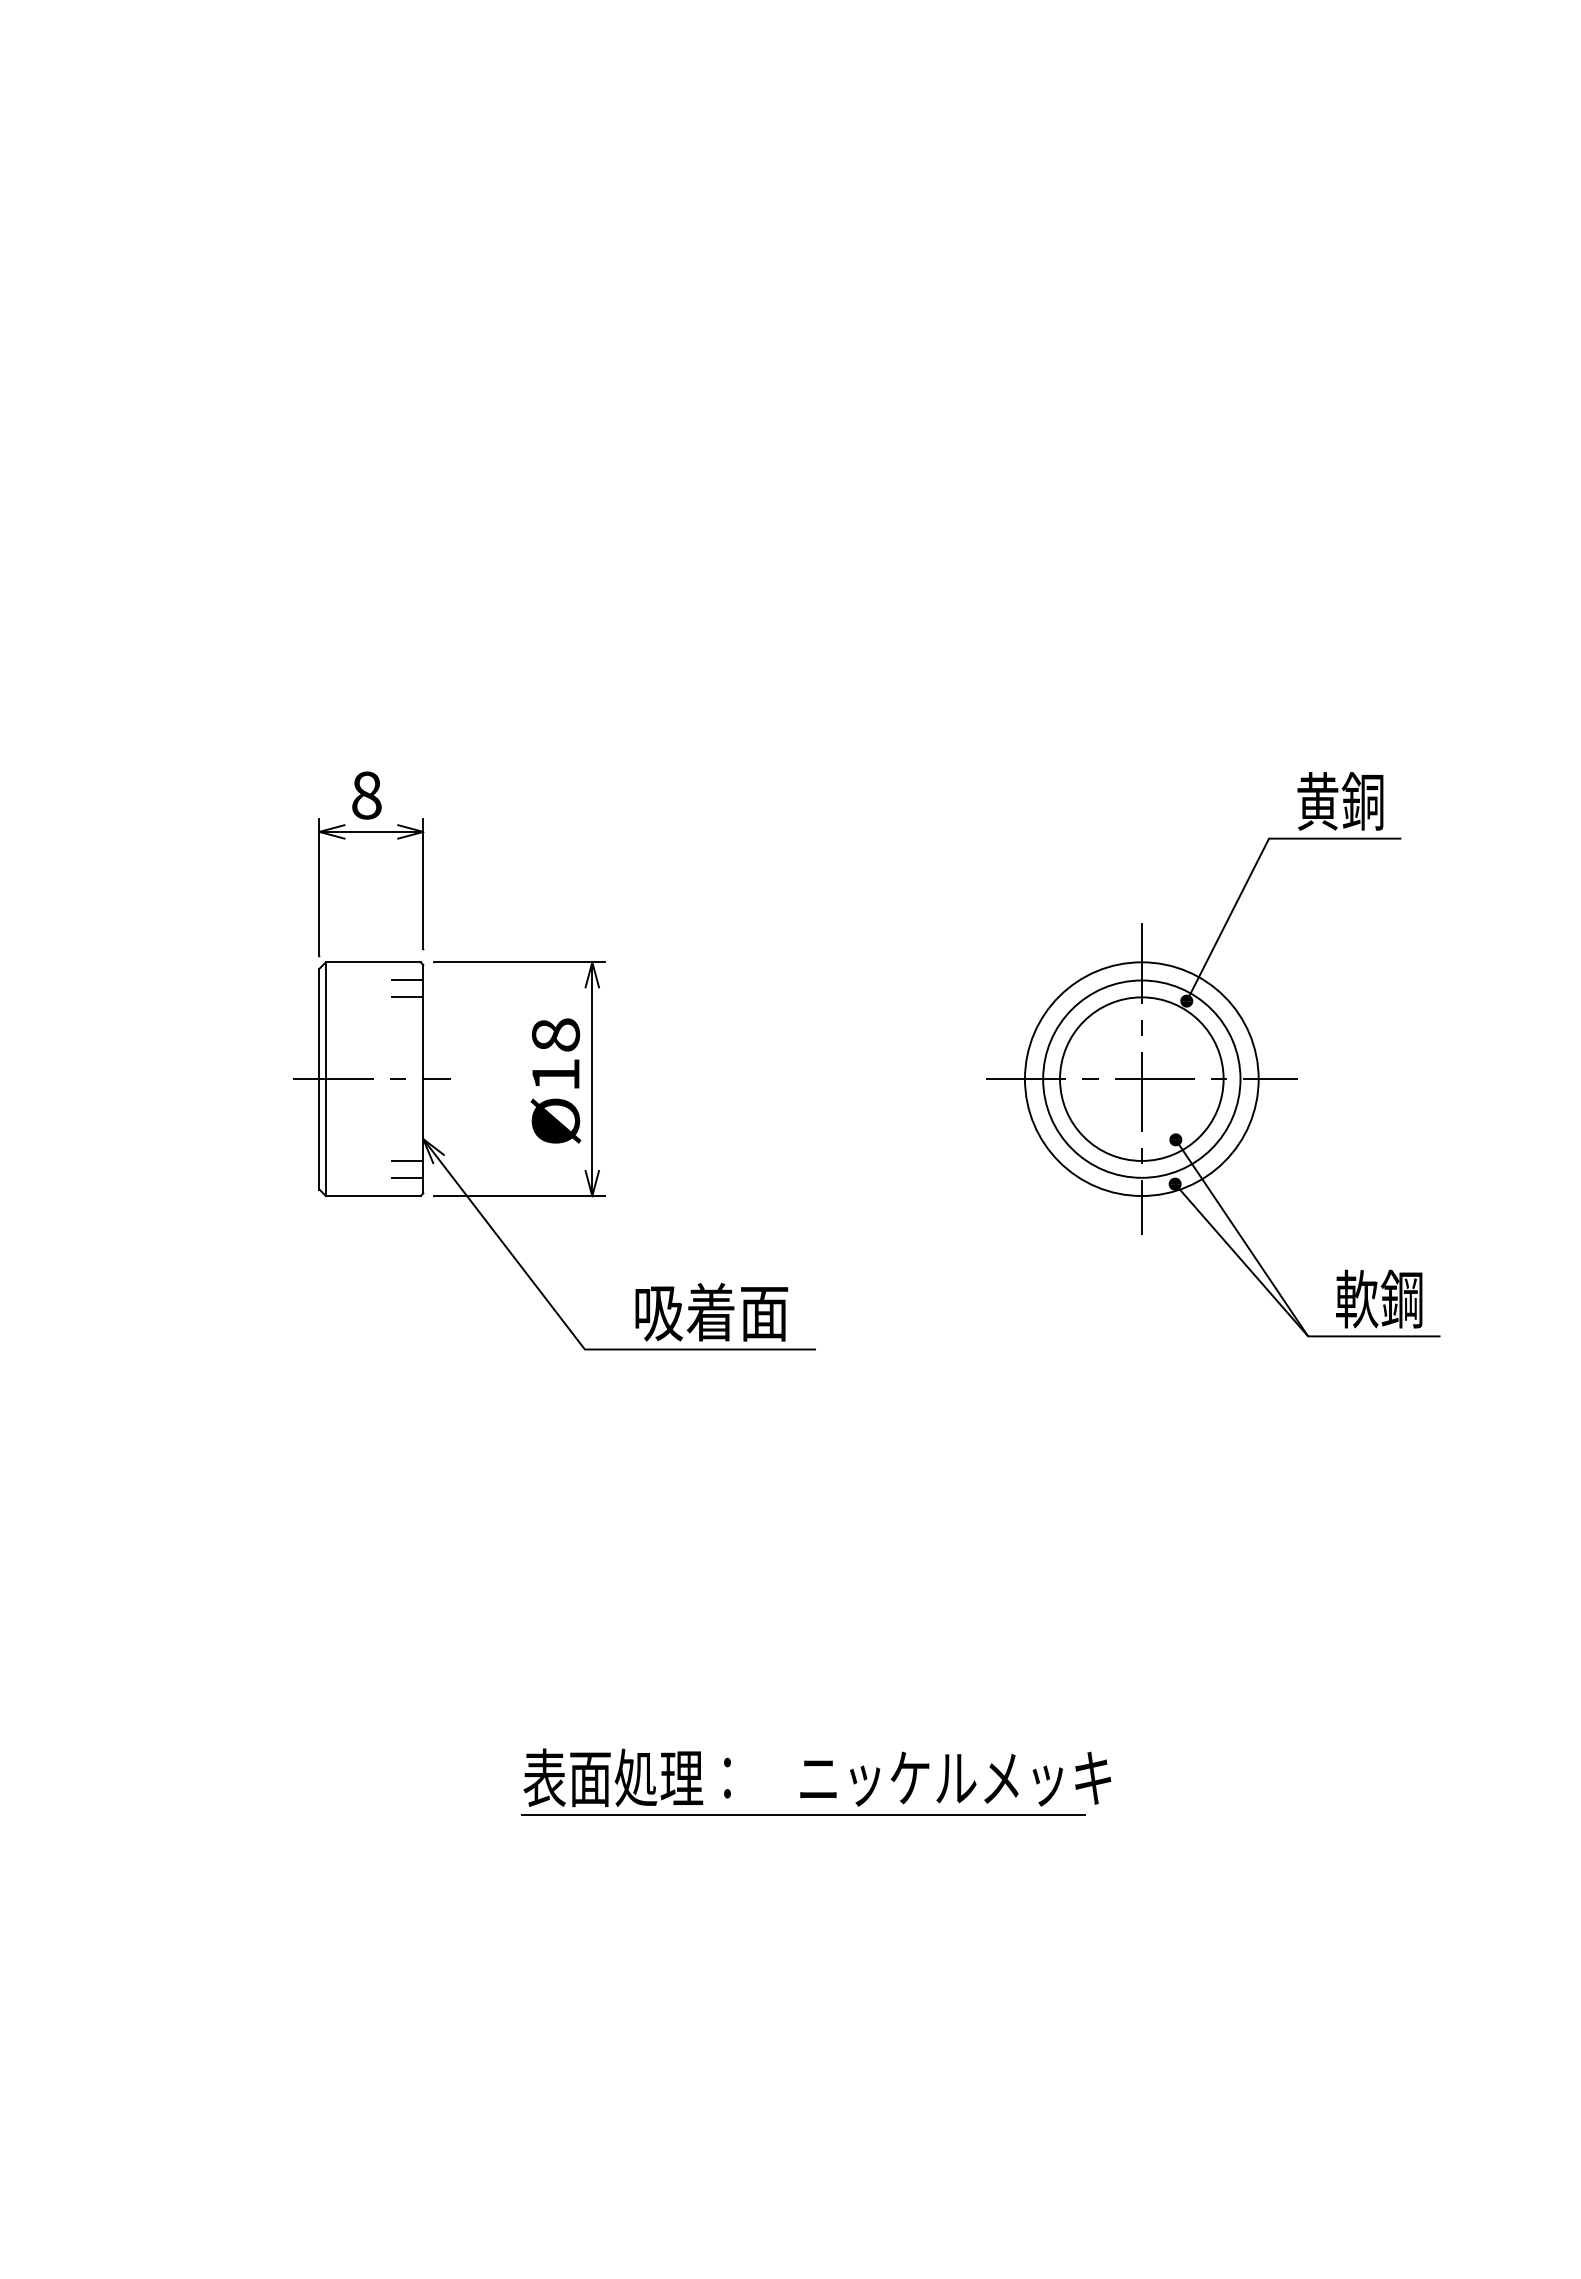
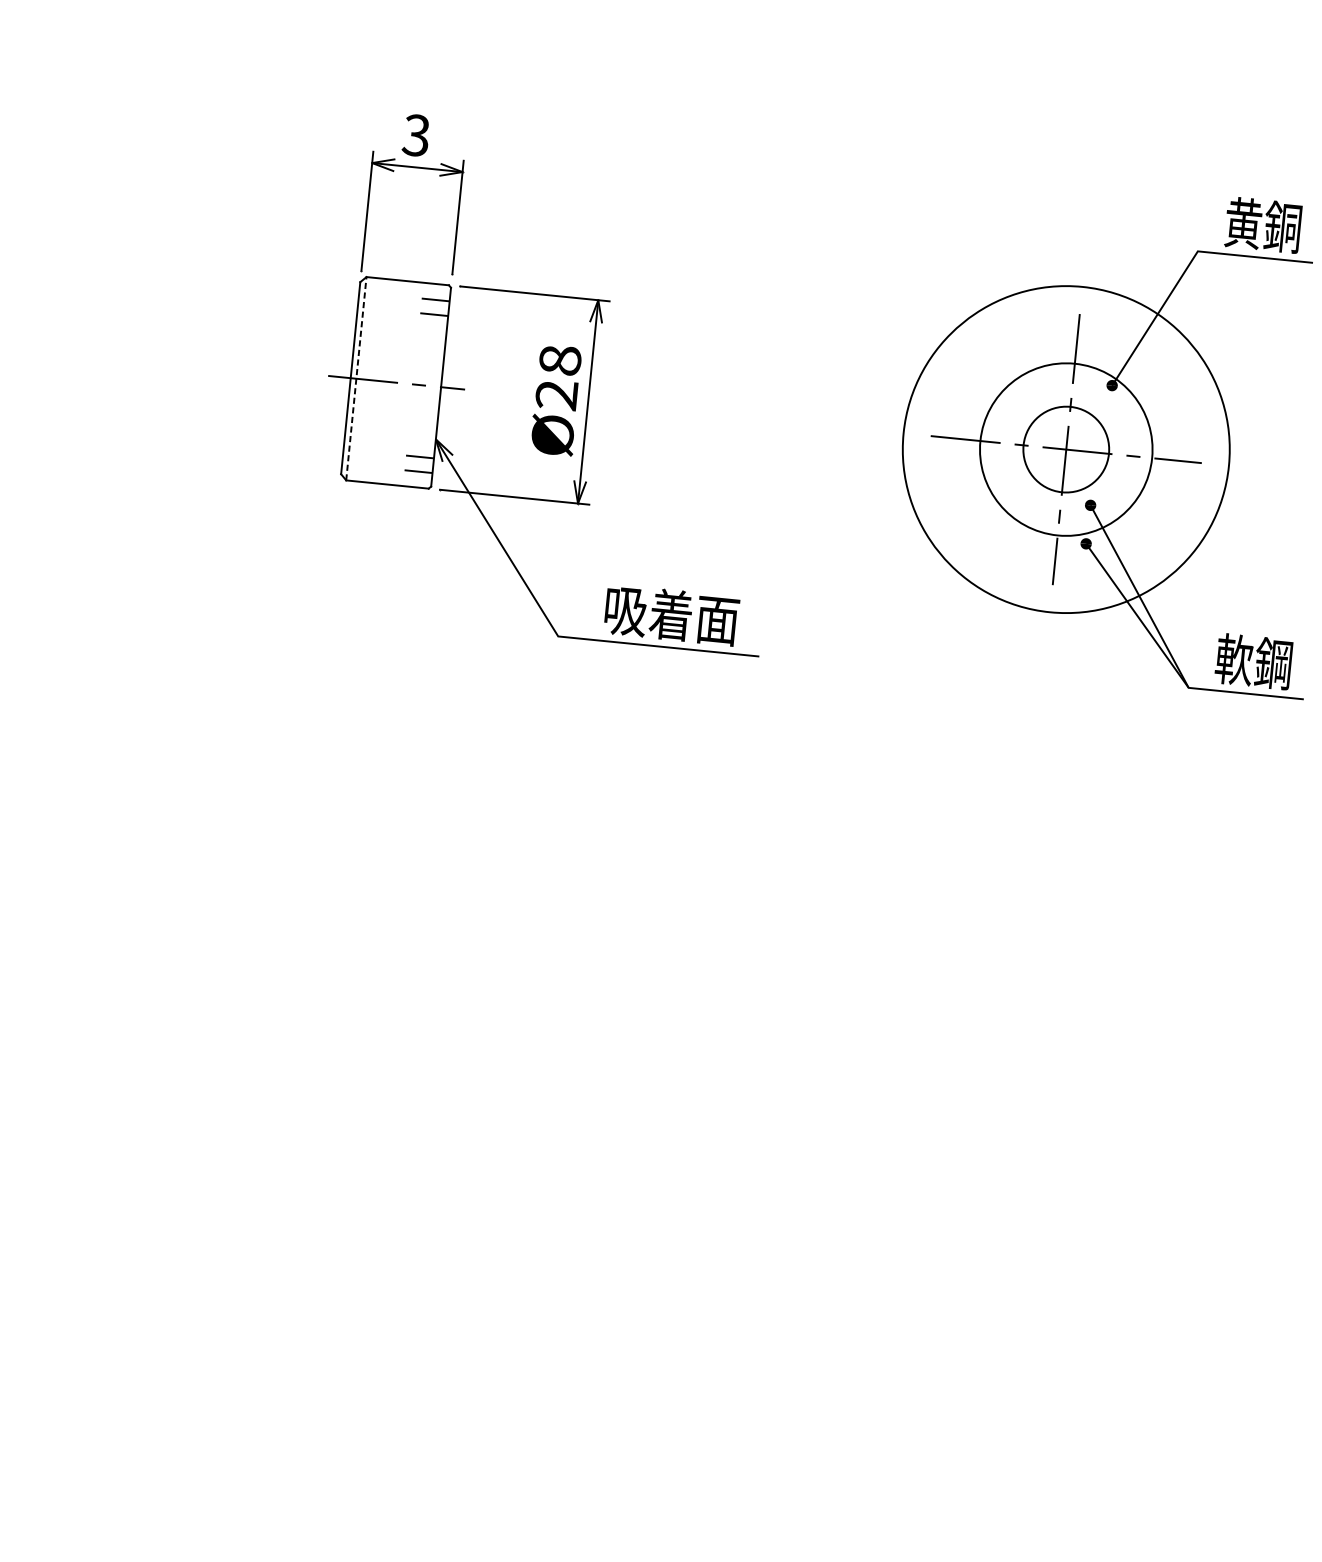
text: (366, 795) -> (416, 135), 8 -> 3
text: (555, 1074) -> (556, 394), Ø18 -> Ø28
circle: (1141, 1078) -> (1066, 449), size x0.6
line: (325, 1079) -> (355, 379), solid -> dashed
circle: (1141, 1079) -> (1065, 449), size x1.6
part: (816, 1792) -> (721, 1042), removed

